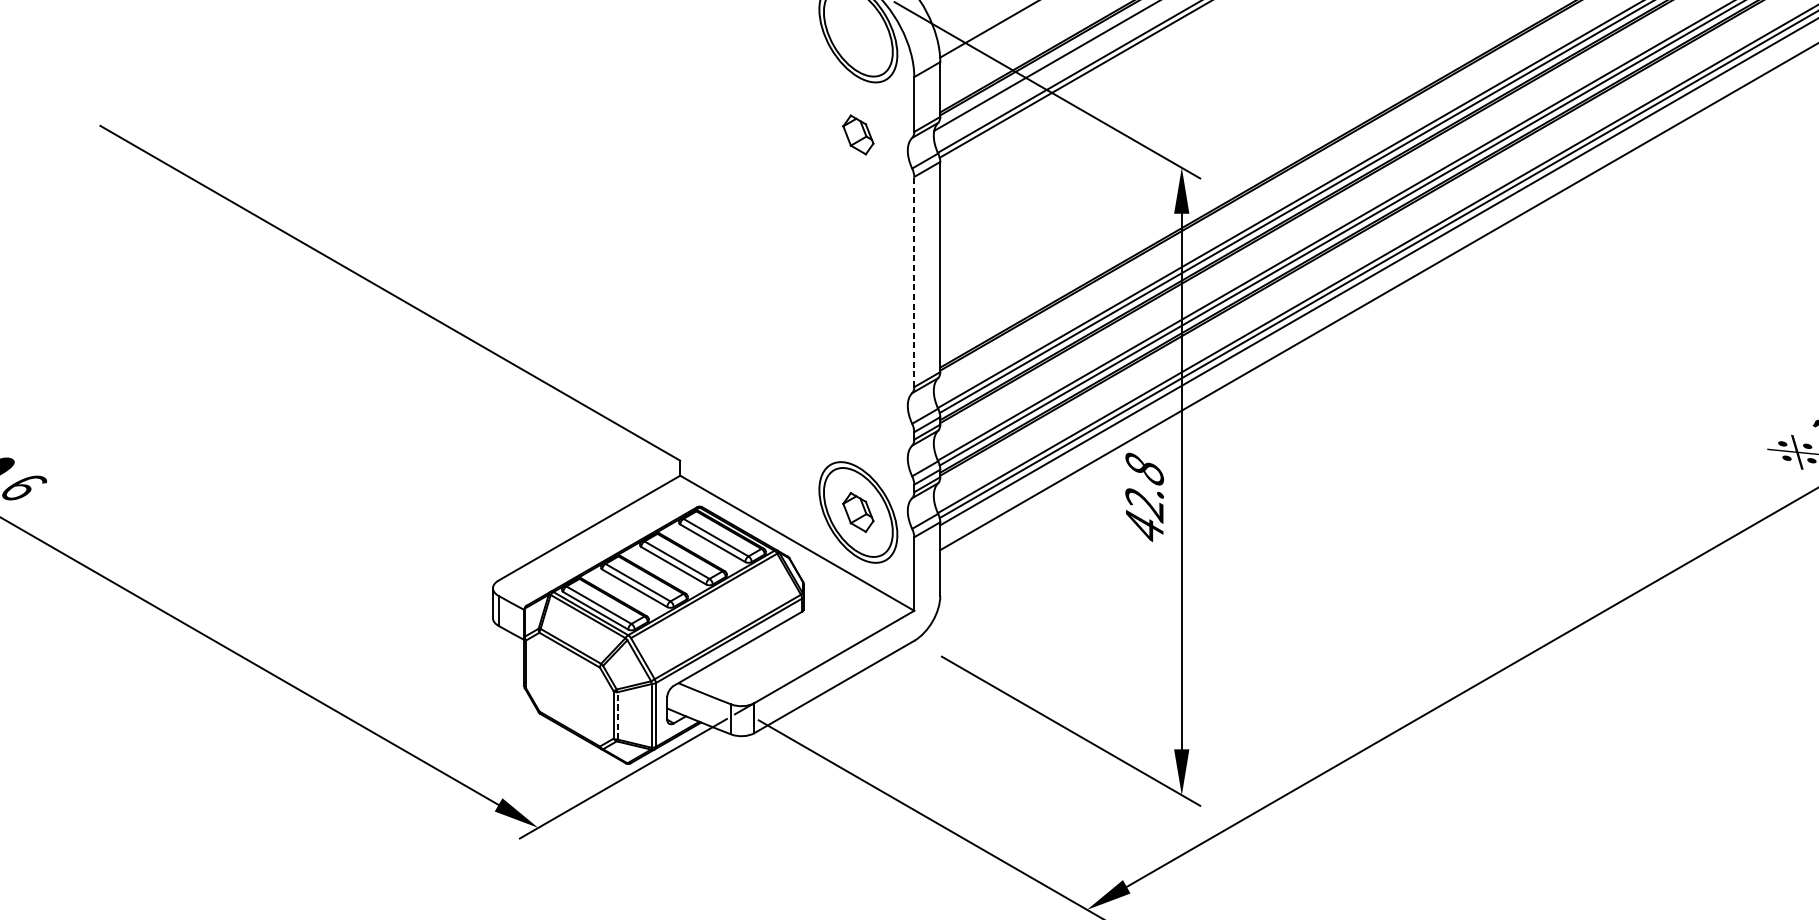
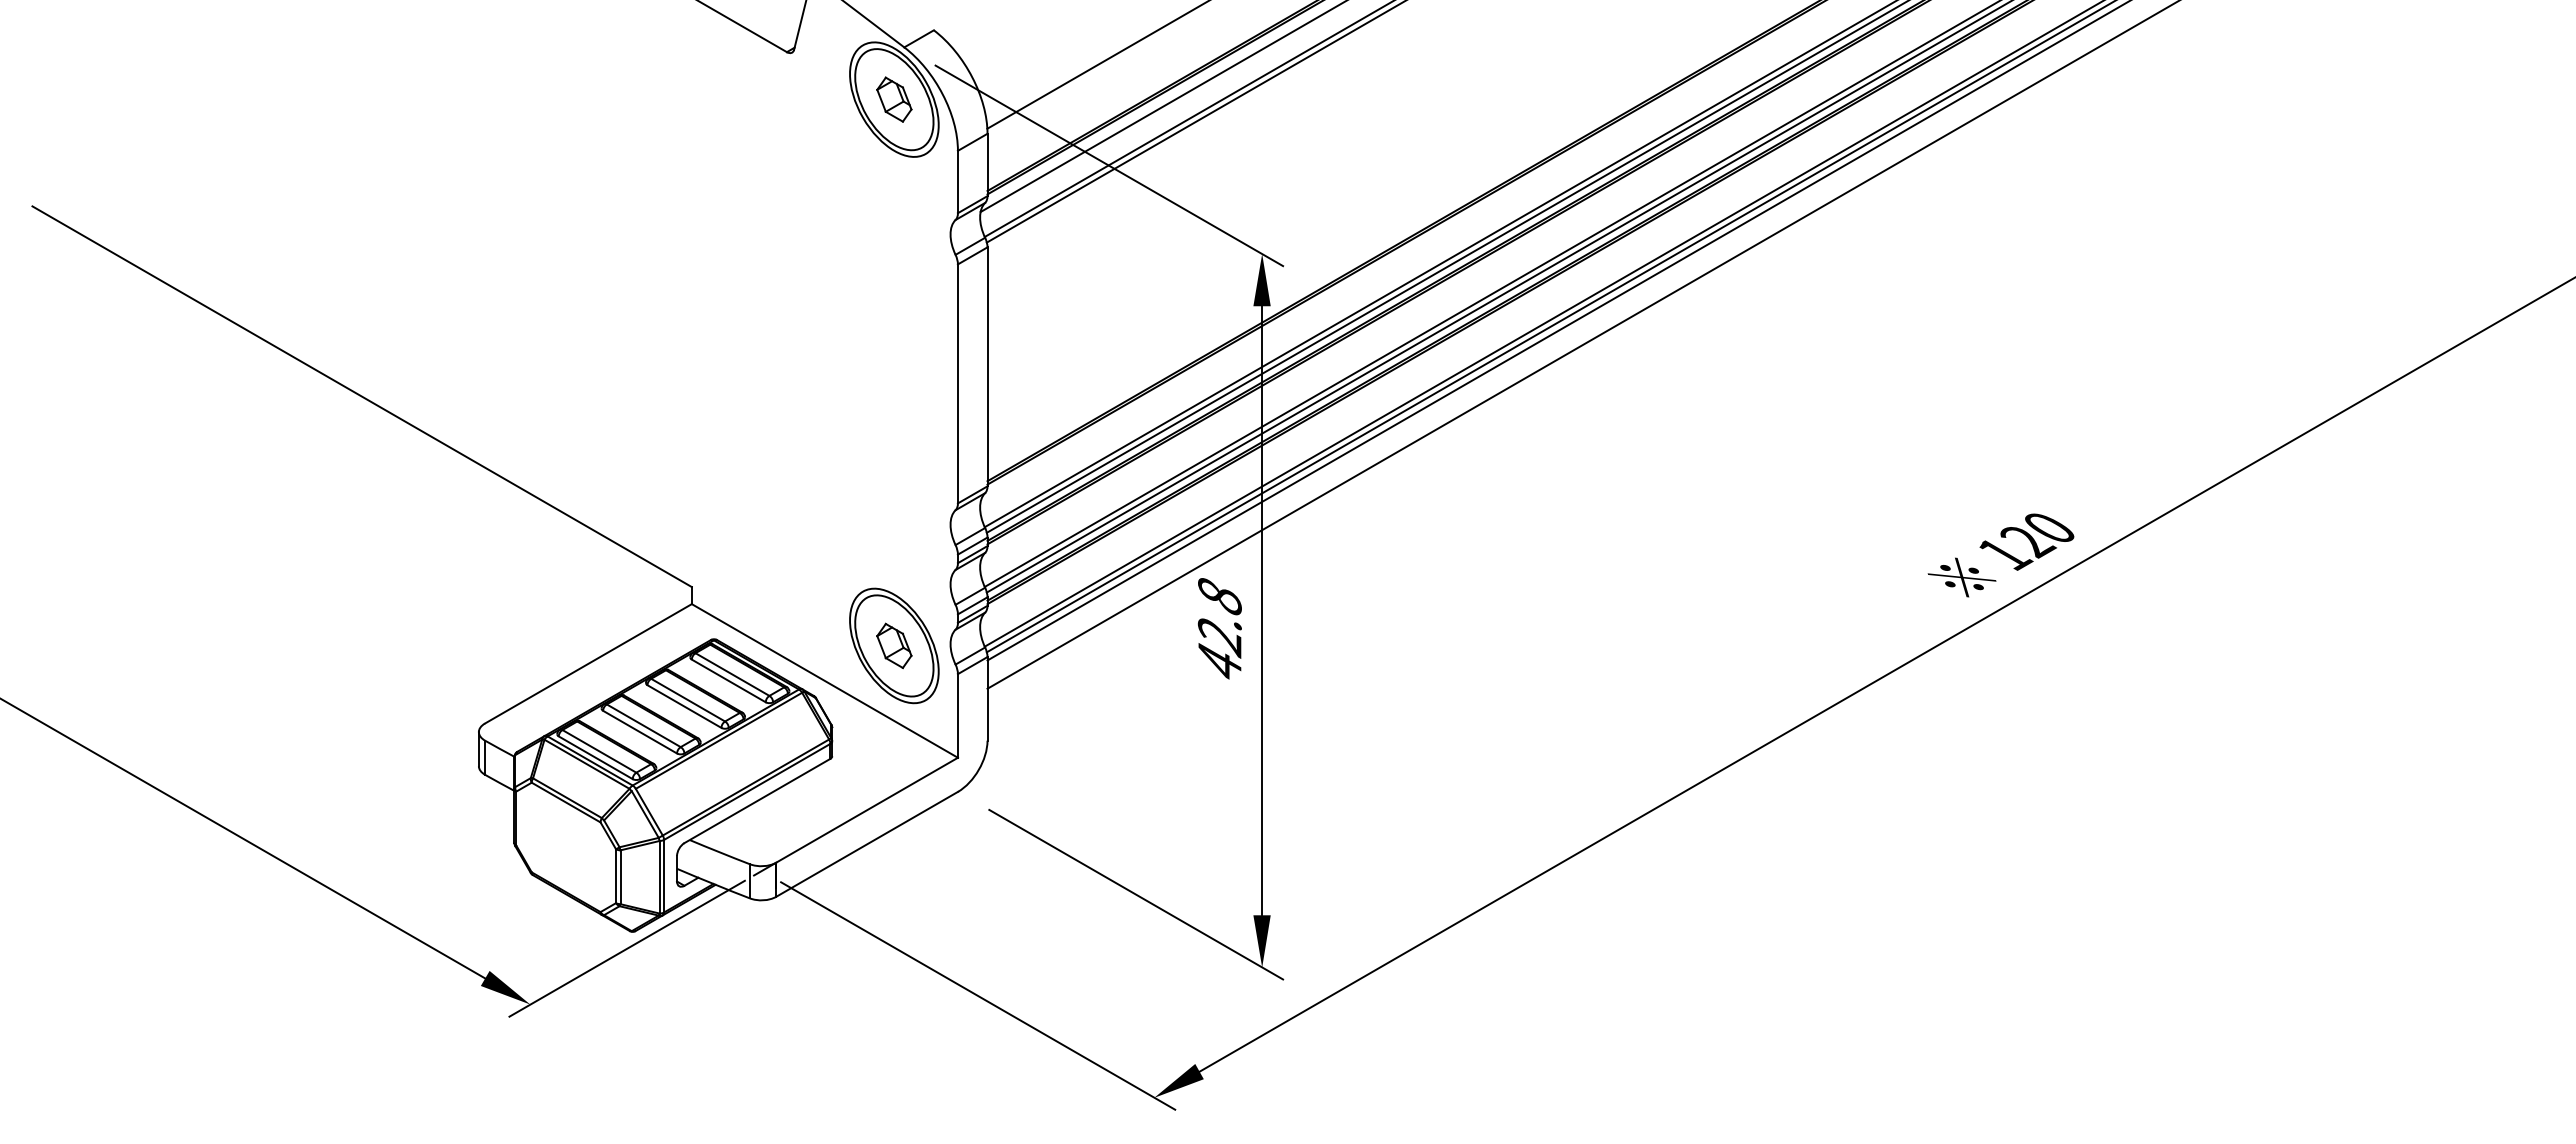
part: (858, 134) -> (894, 99), moved
line: (913, 281) -> (957, 383), dashed -> solid
line: (617, 716) -> (620, 877), dashed -> solid

